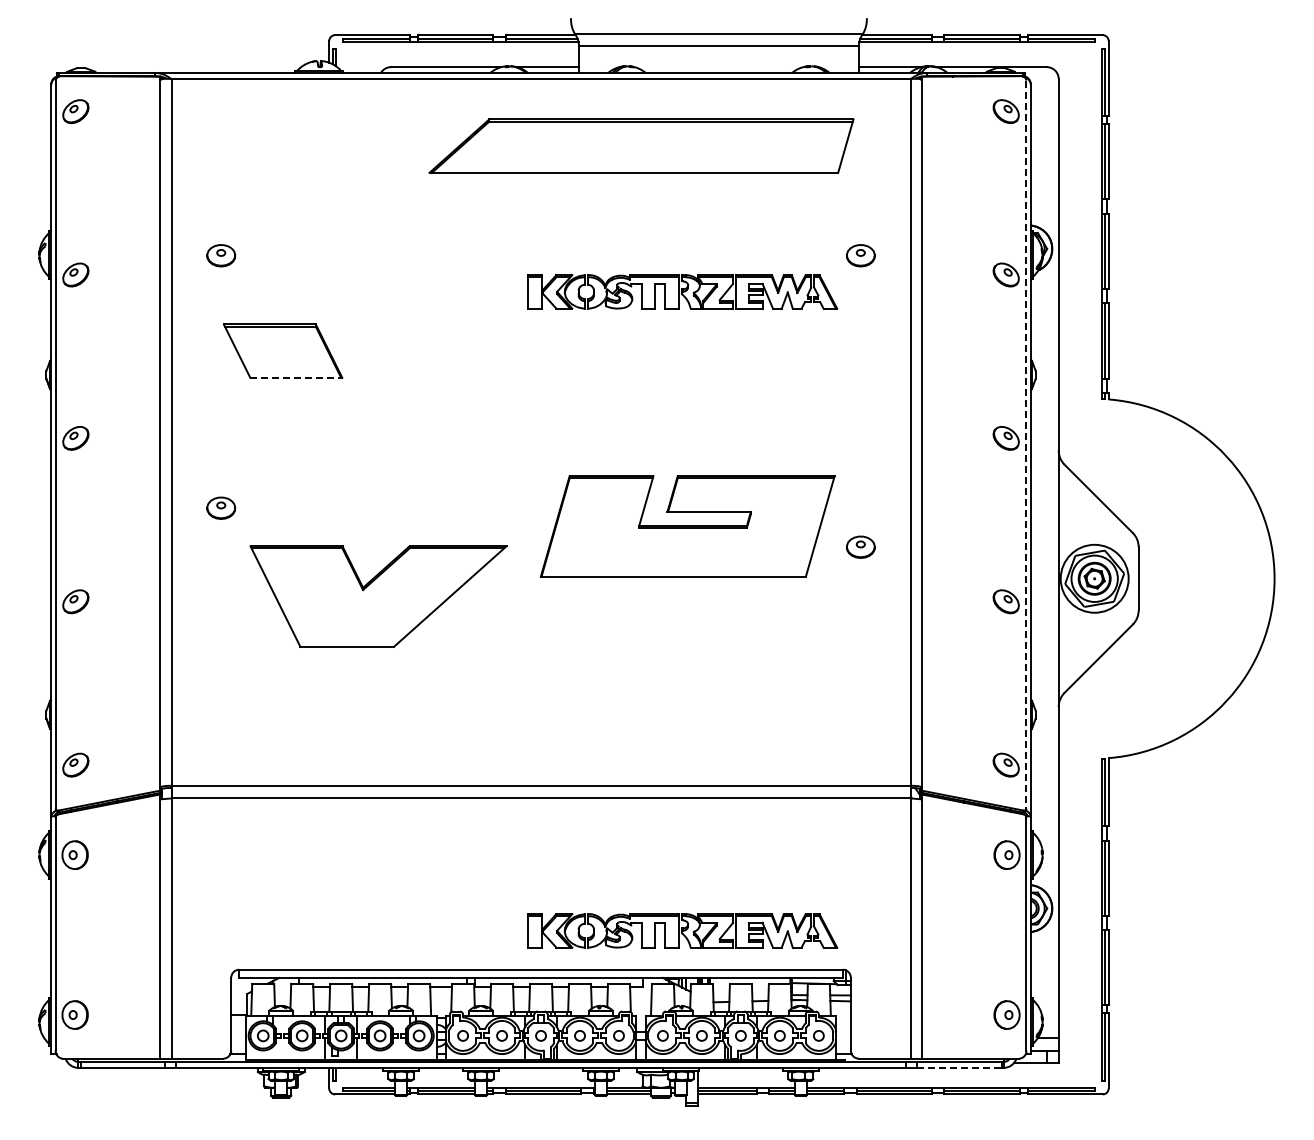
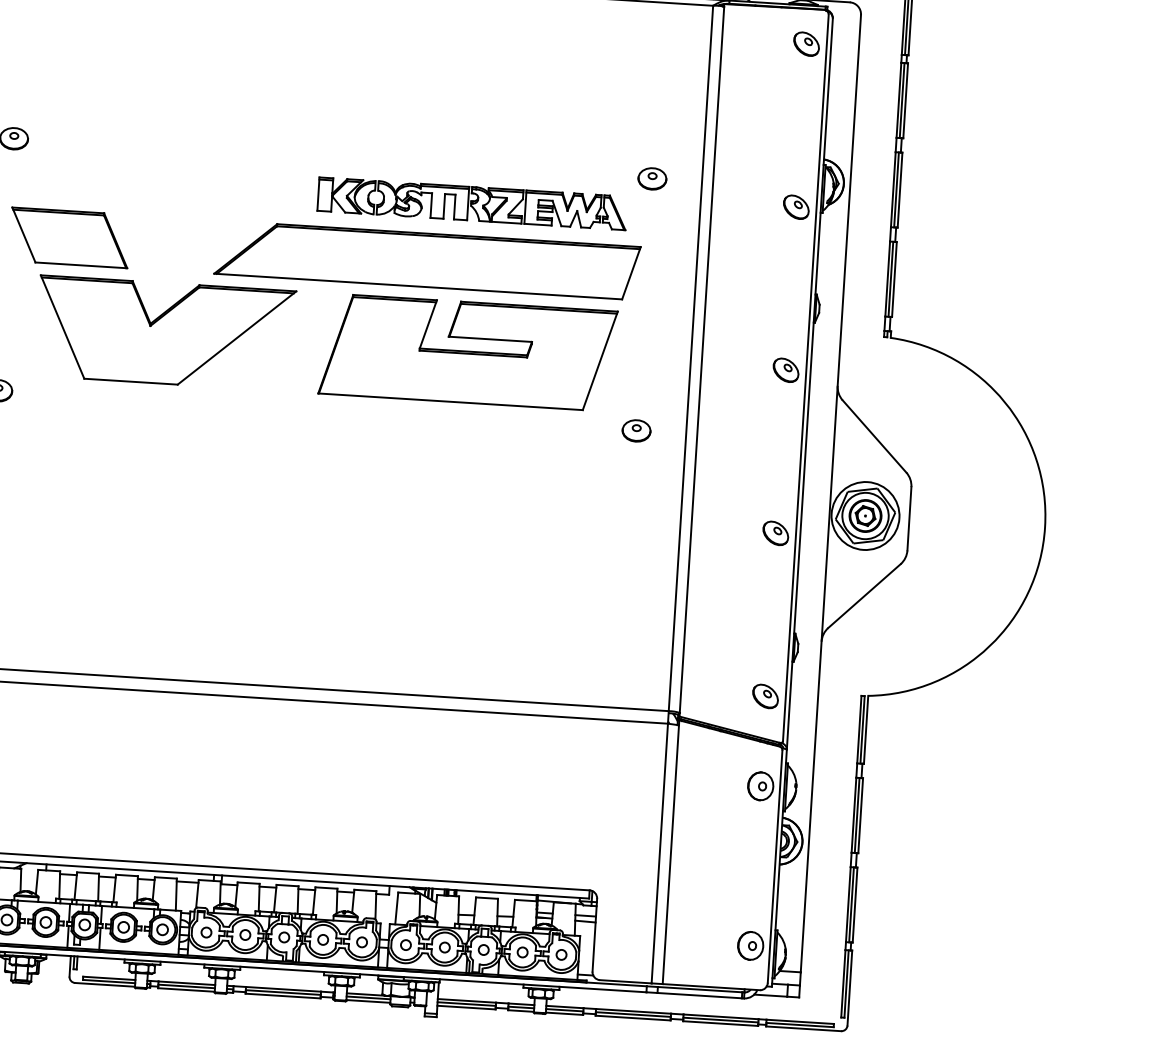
part: (641, 145) -> (427, 259), moved
line: (296, 377) -> (81, 265), dashed -> solid
line: (1026, 445) -> (805, 378), dashed -> solid
part: (687, 526) -> (467, 352), moved
part: (860, 546) -> (636, 430), moved
part: (378, 596) -> (165, 333), moved
part: (682, 930) -> (432, 841), removed
line: (959, 1067) -> (699, 995), dashed -> solid

